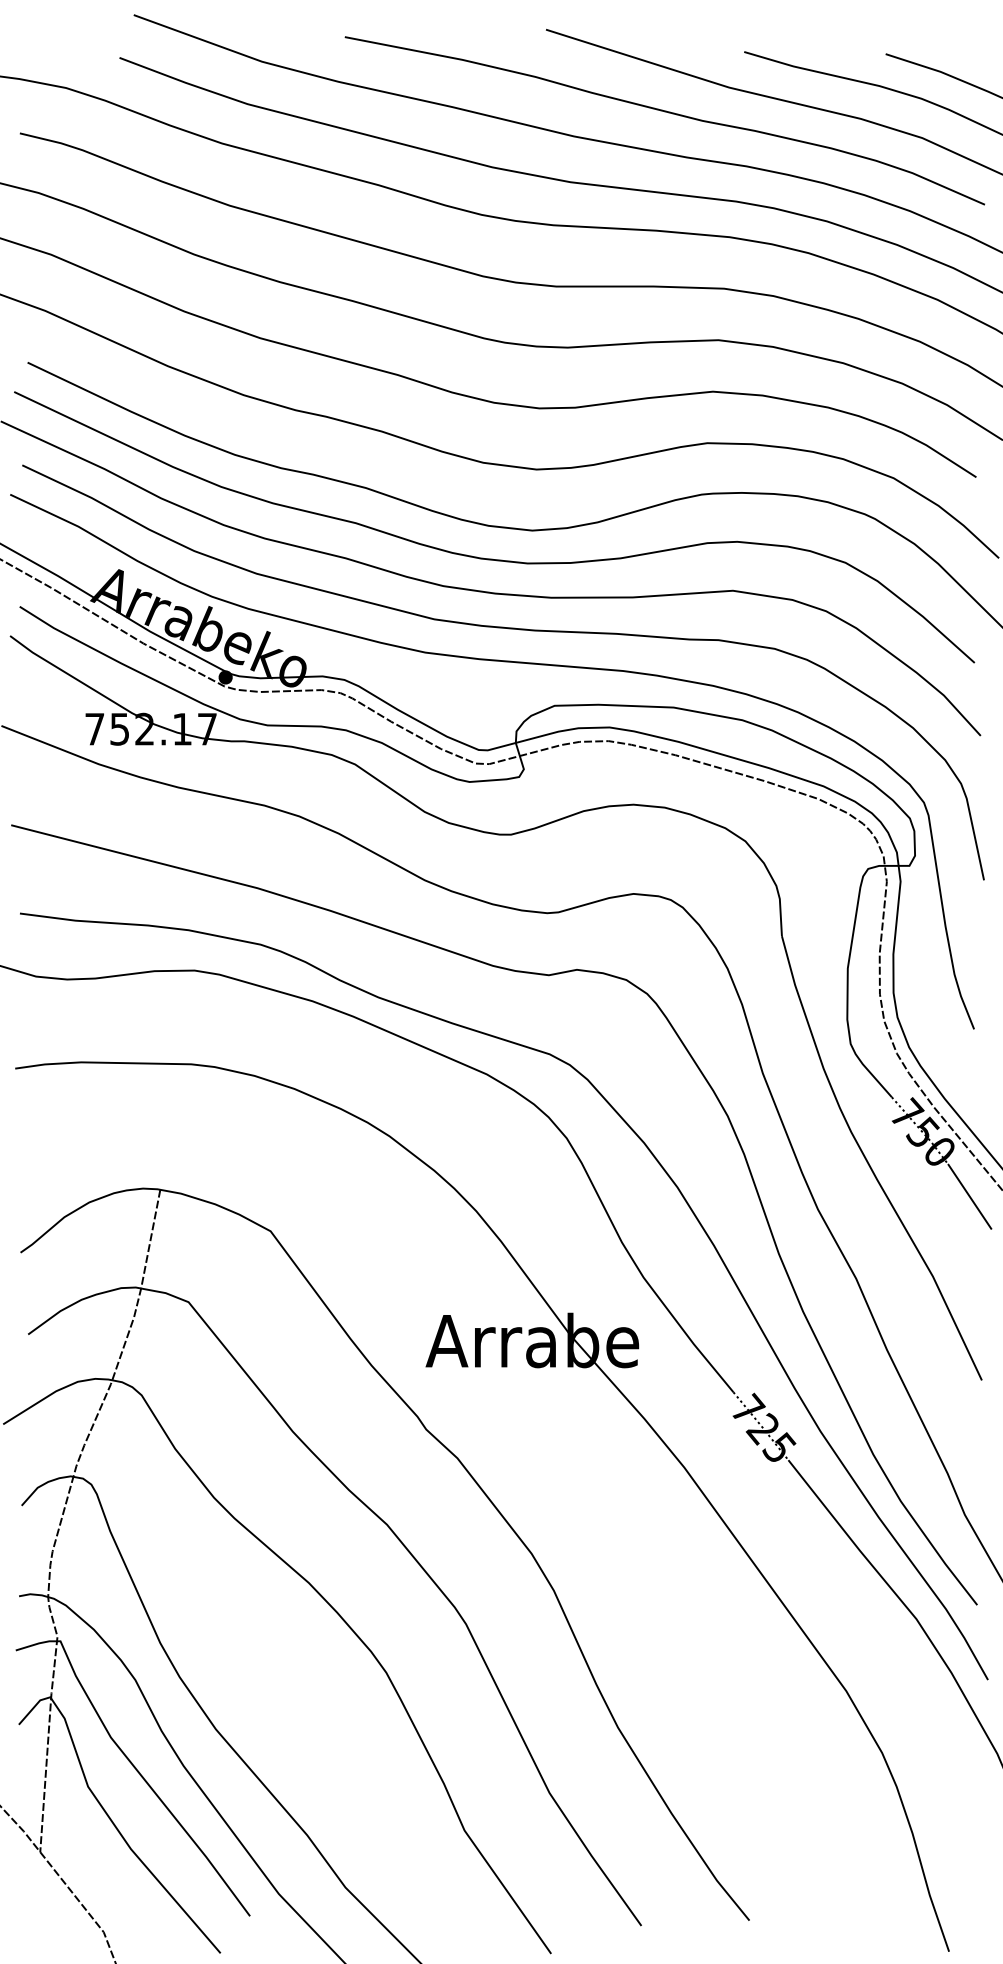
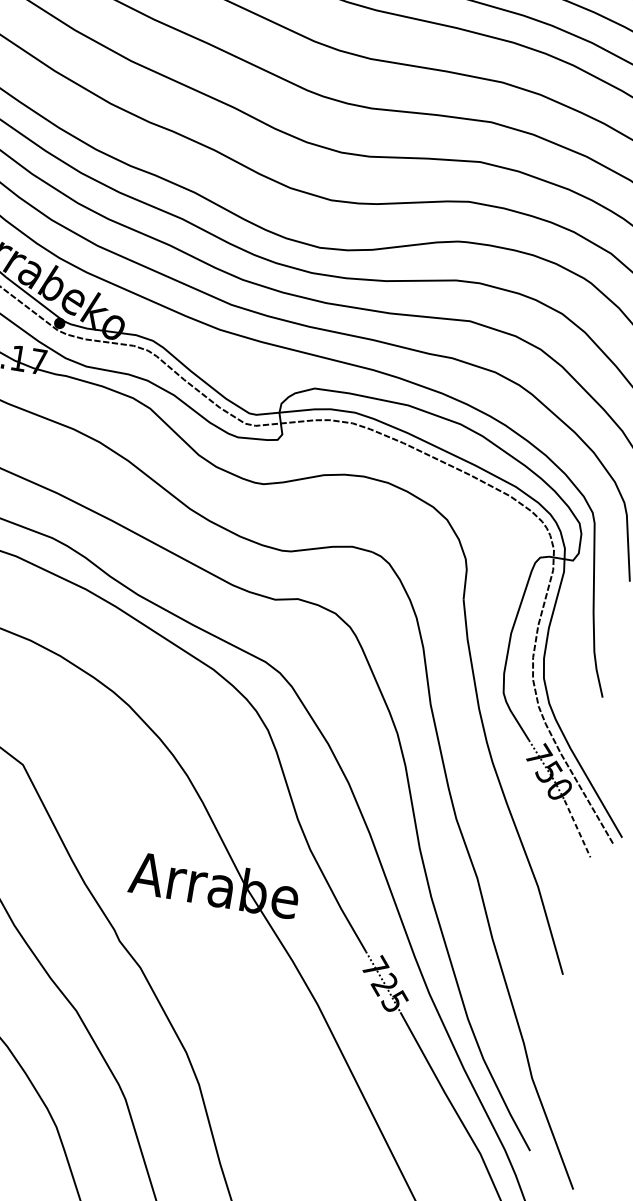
line: (969, 1196) -> (577, 828), solid -> dashed

